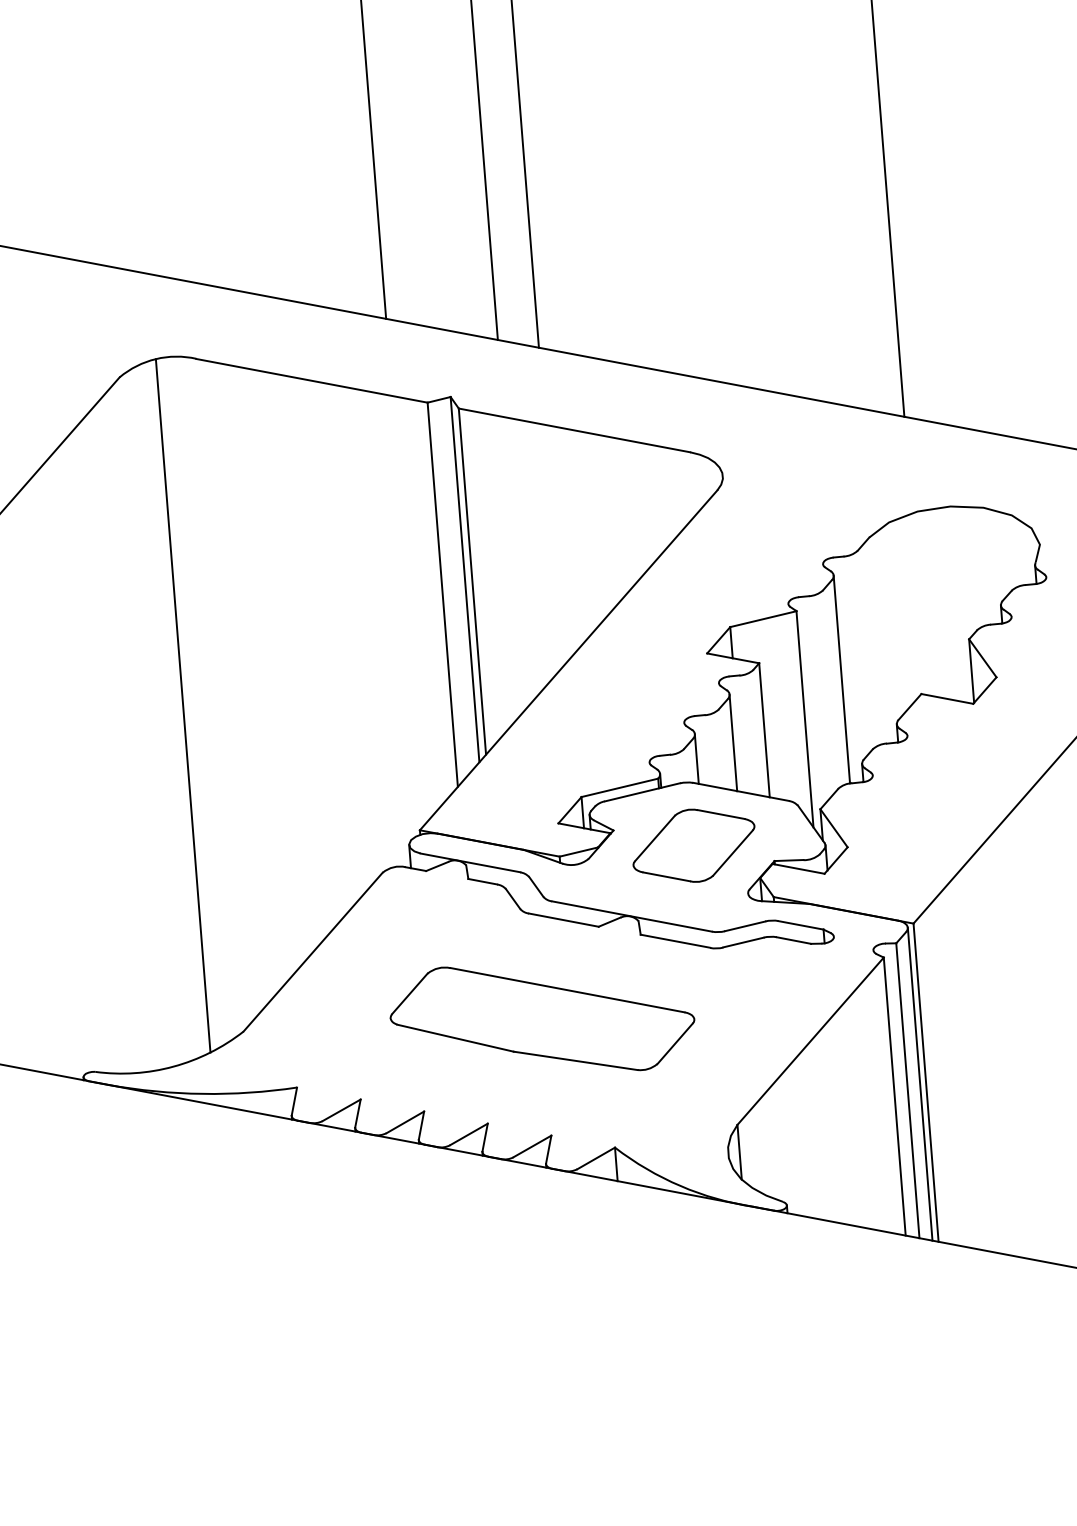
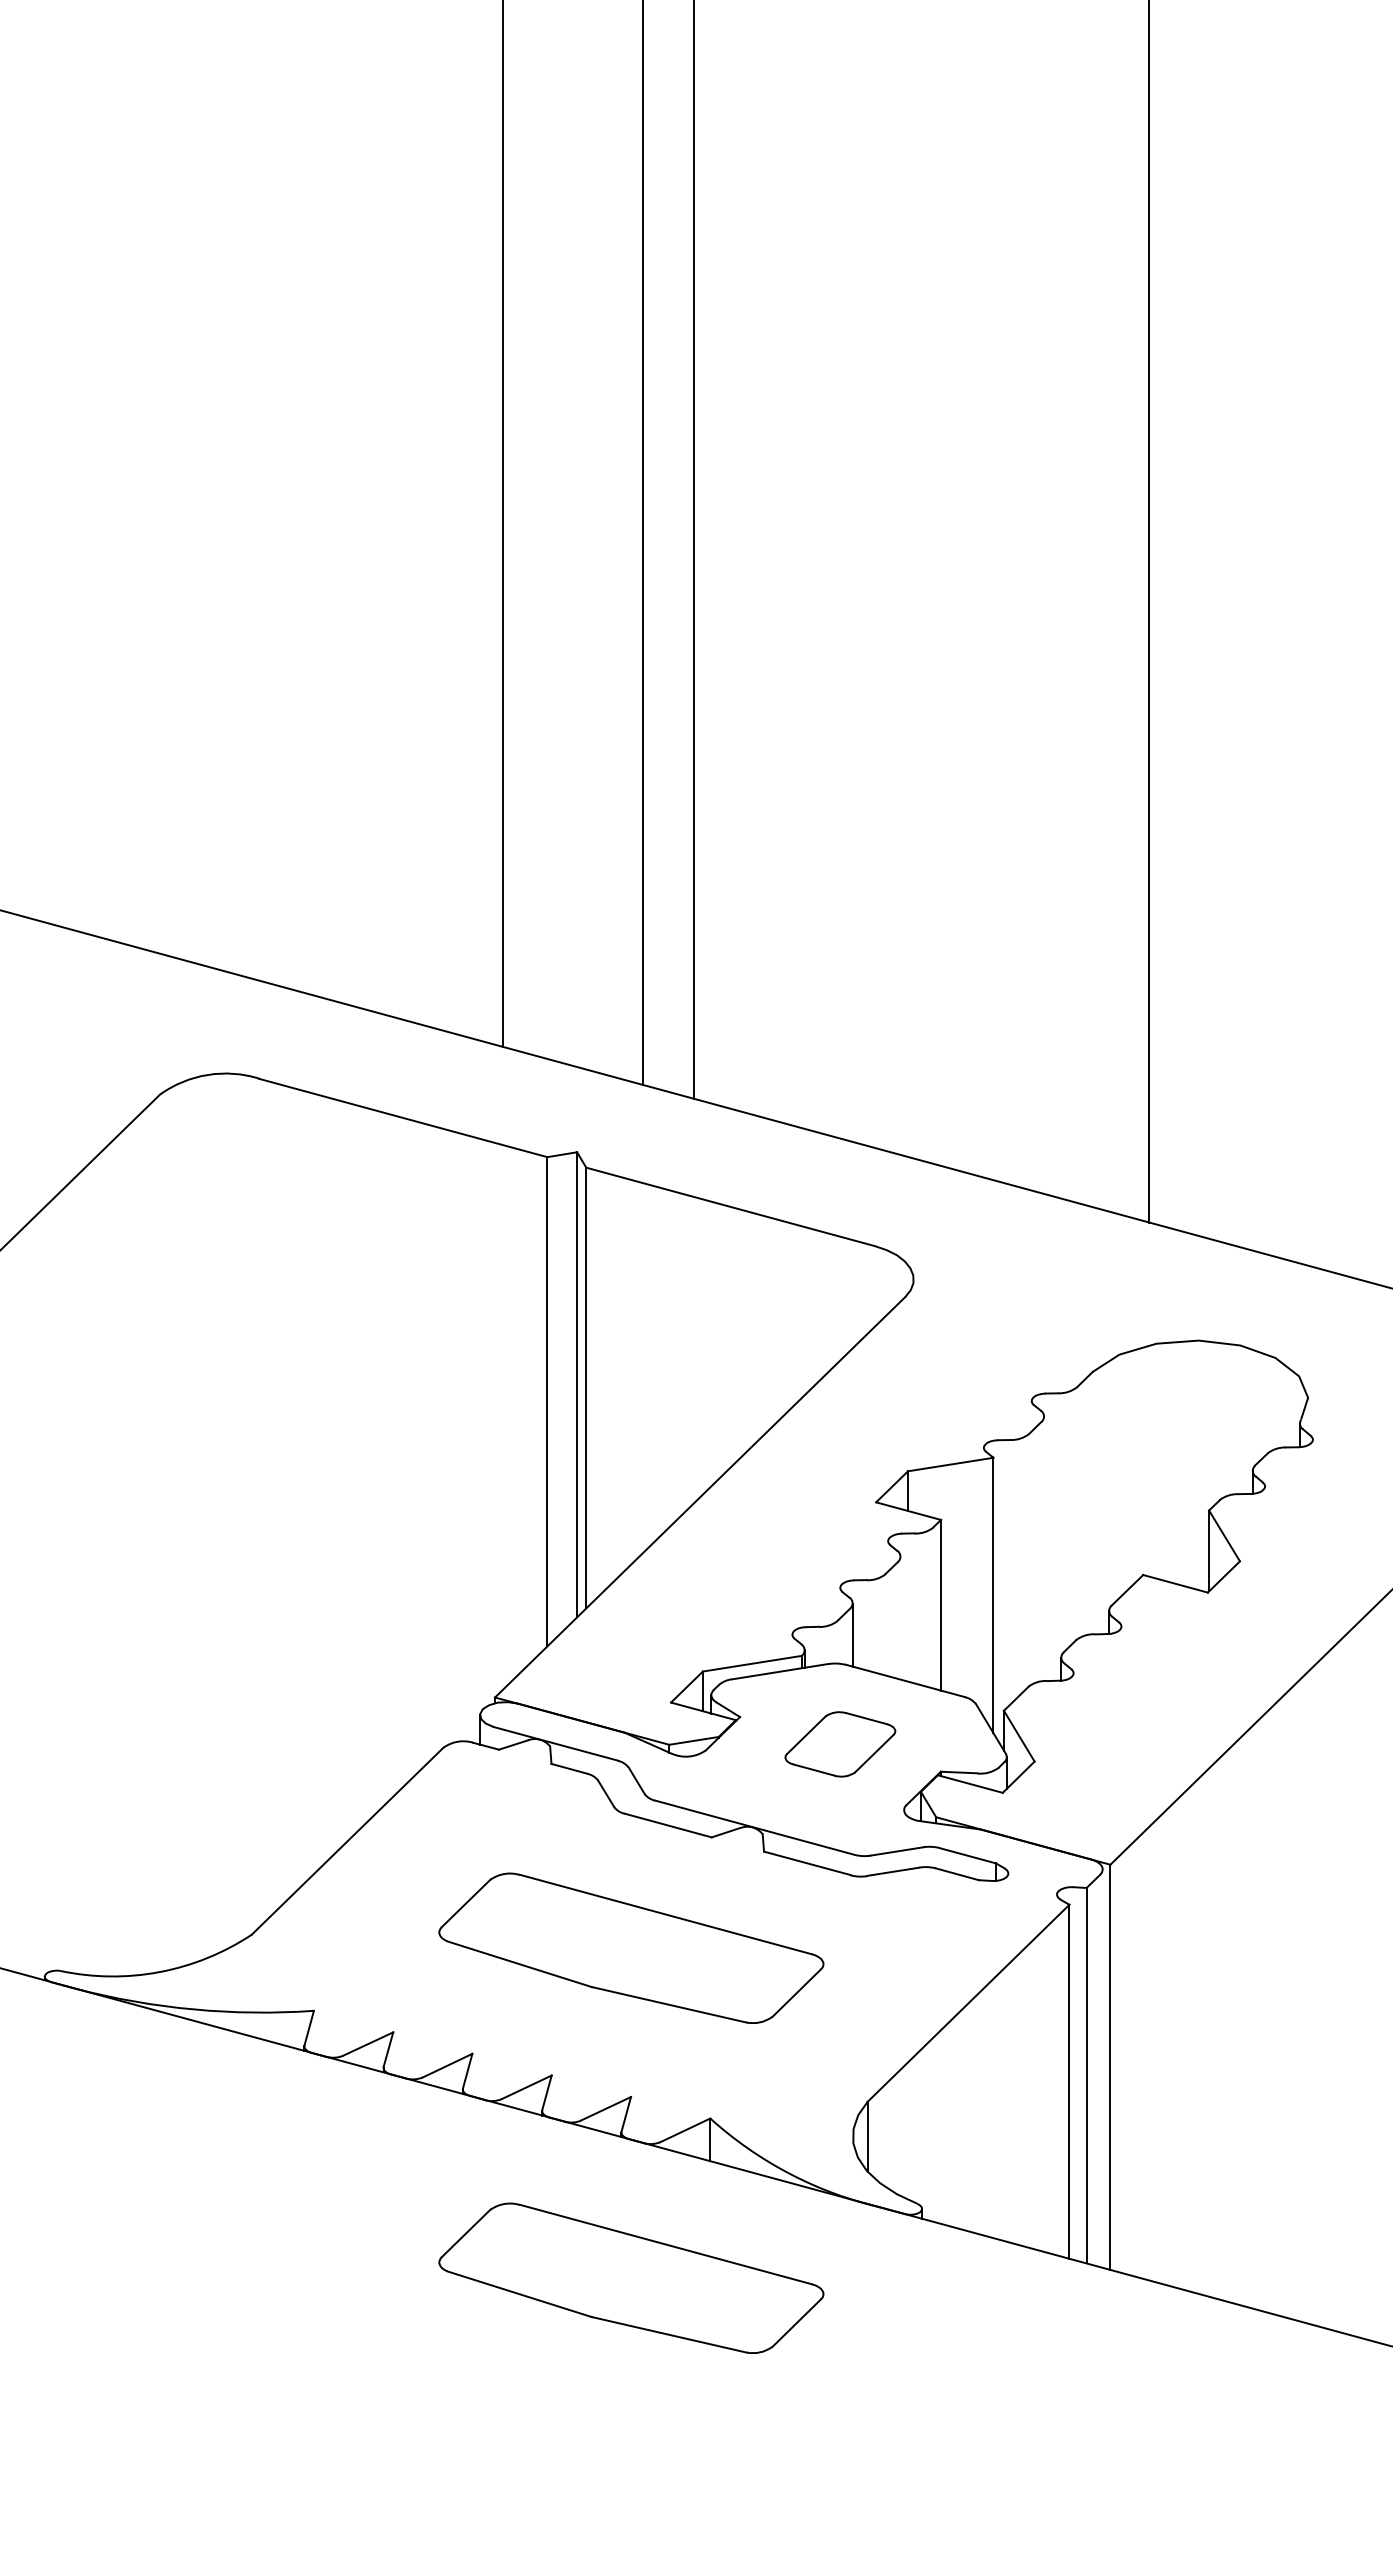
line: (842, 679) -> (1044, 1548), removed
line: (182, 705) -> (207, 1516), removed
line: (733, 742) -> (900, 1617), removed
part: (694, 845) -> (840, 1744), size x0.7
line: (919, 1084) -> (1102, 2068), removed
part: (562, 1277) -> (631, 2277), added

